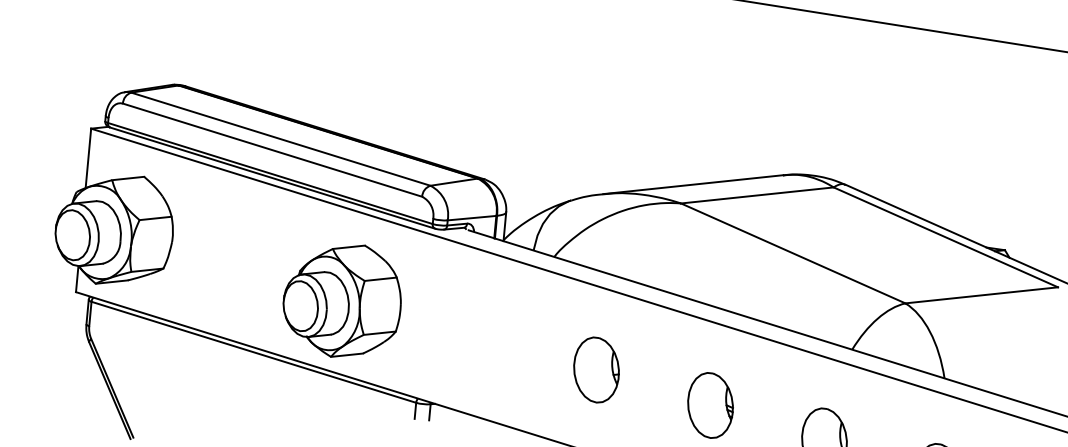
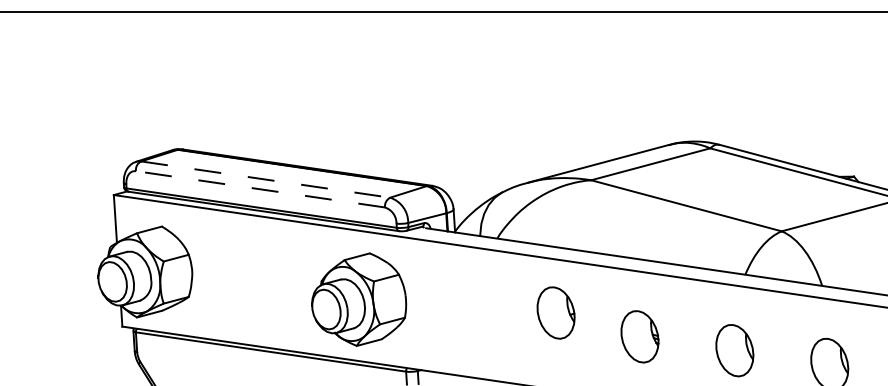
line: (280, 139) -> (265, 179), solid -> dashed
line: (272, 150) -> (260, 189), solid -> dashed
part: (343, 300) -> (359, 299), moved
part: (595, 369) -> (555, 312), moved

